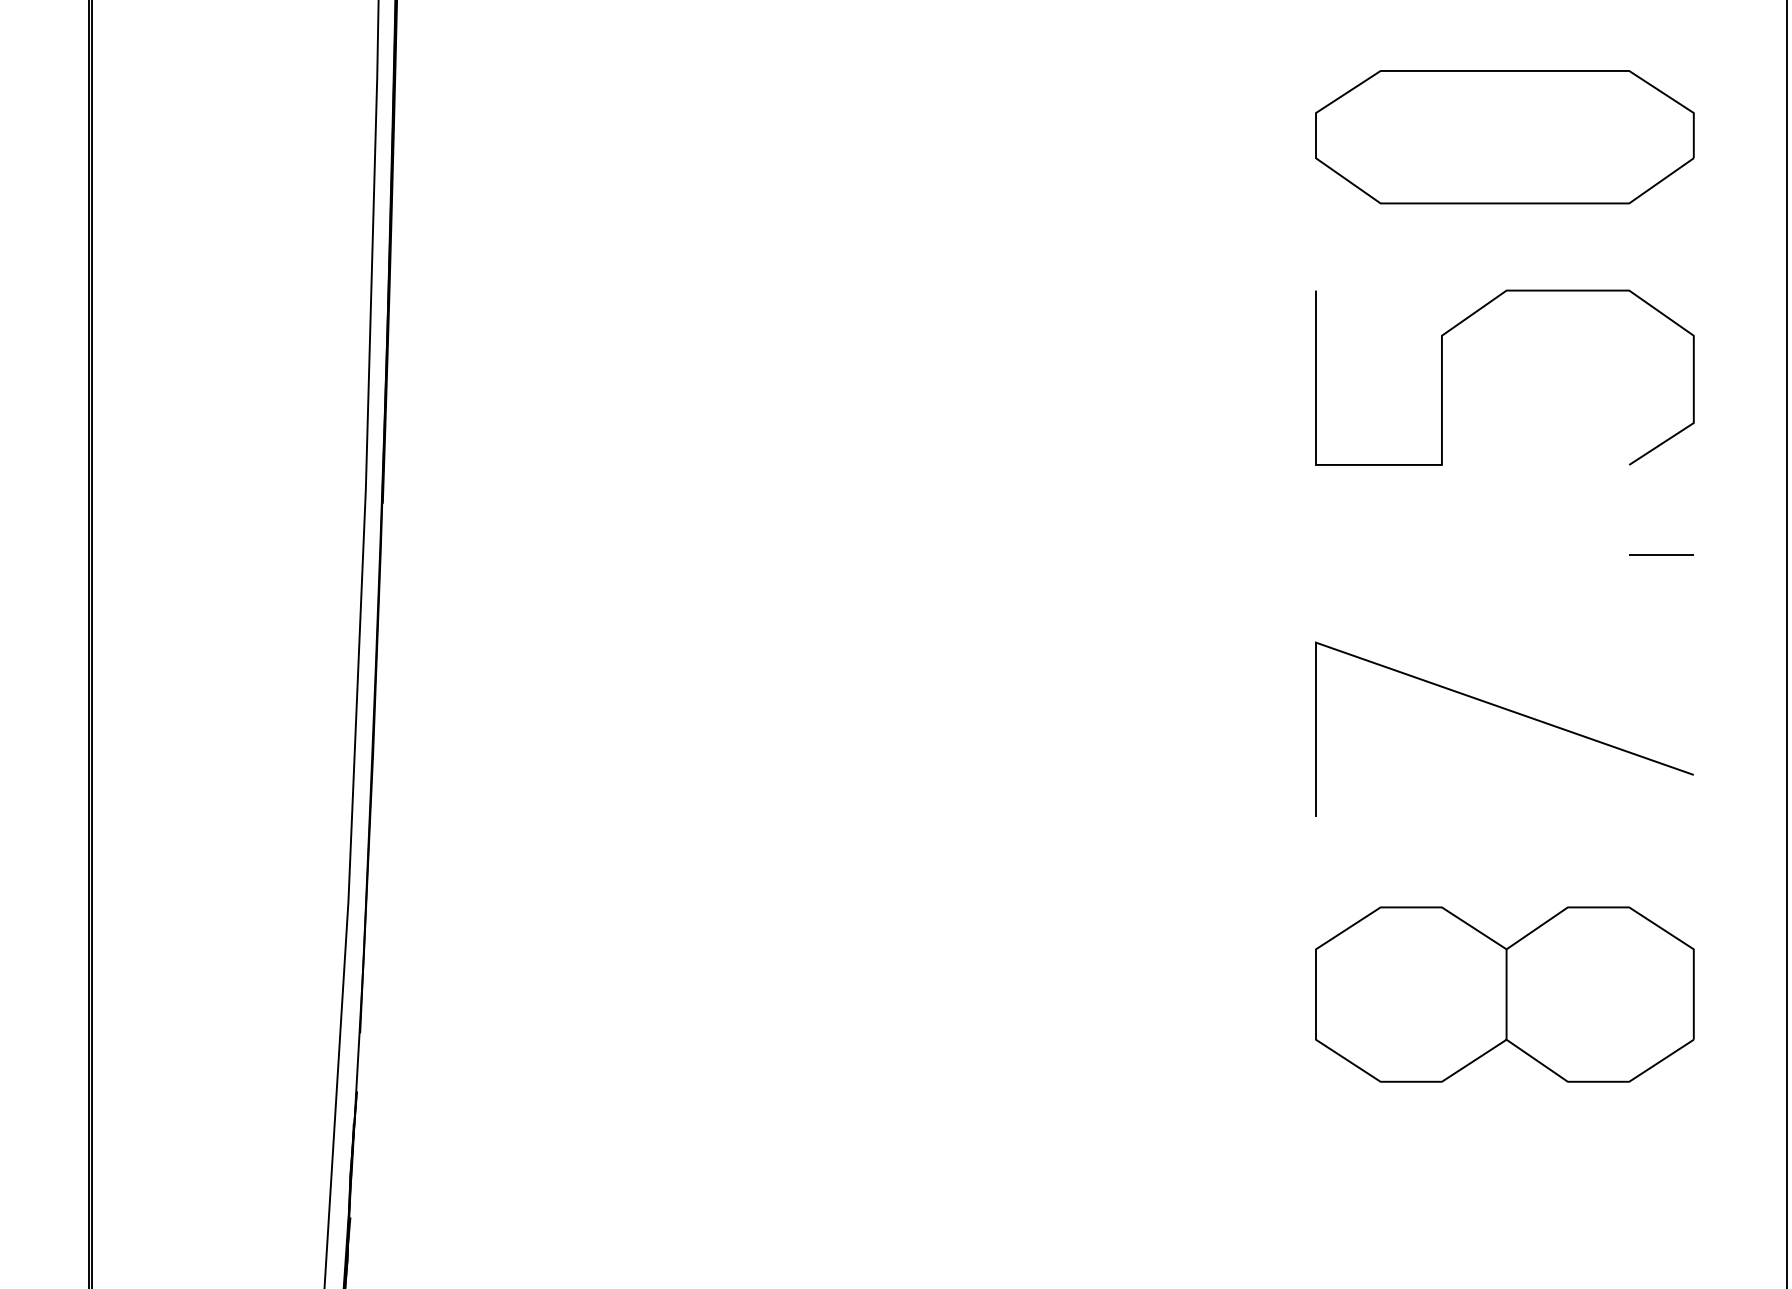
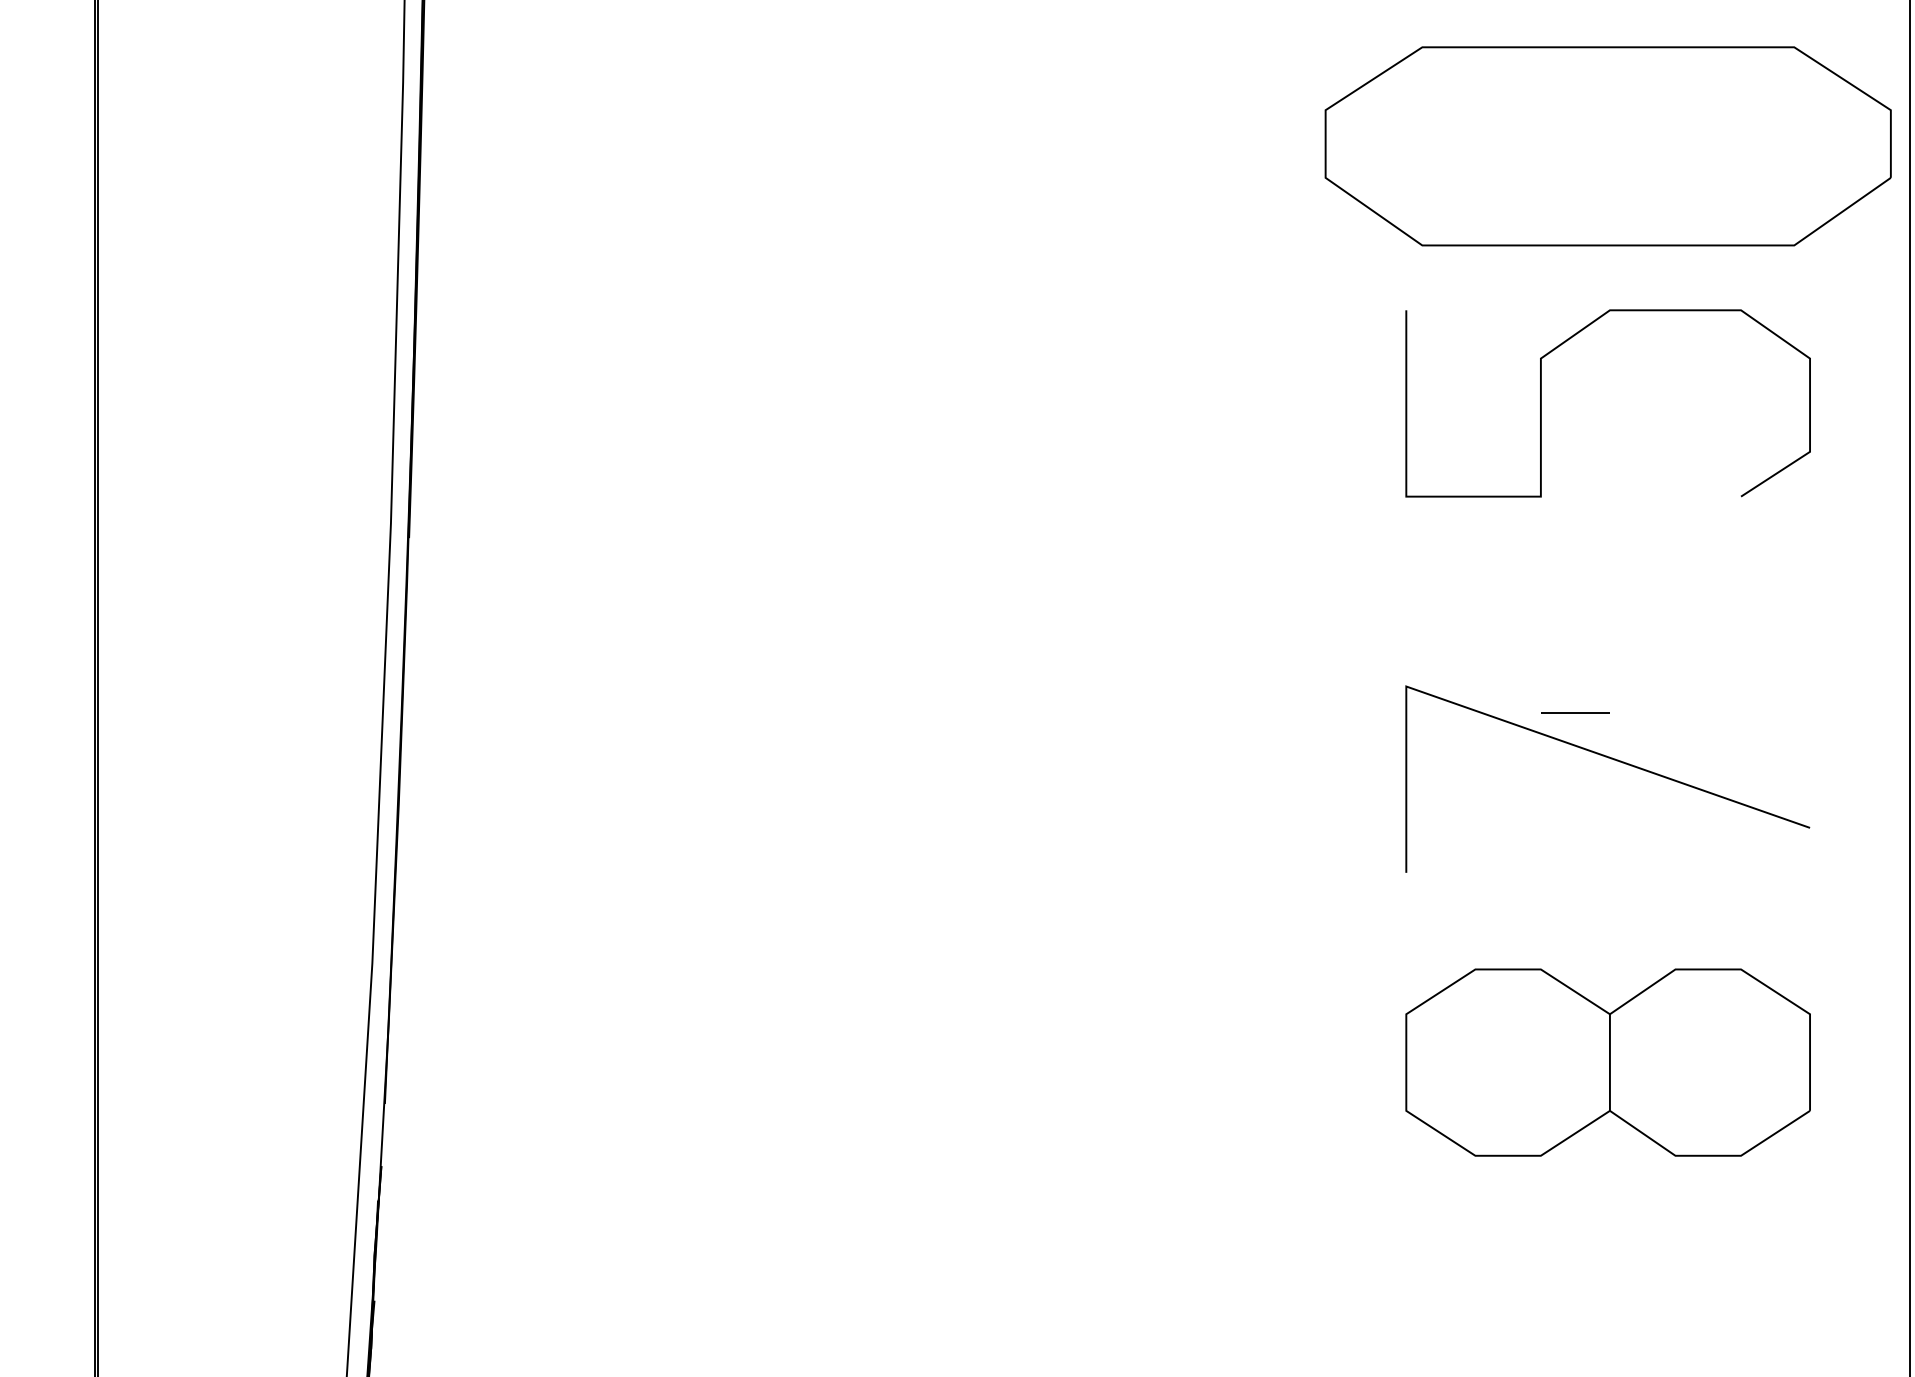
part: (1504, 137) -> (1607, 146), size x1.4
line: (1661, 554) -> (1575, 712), moved

